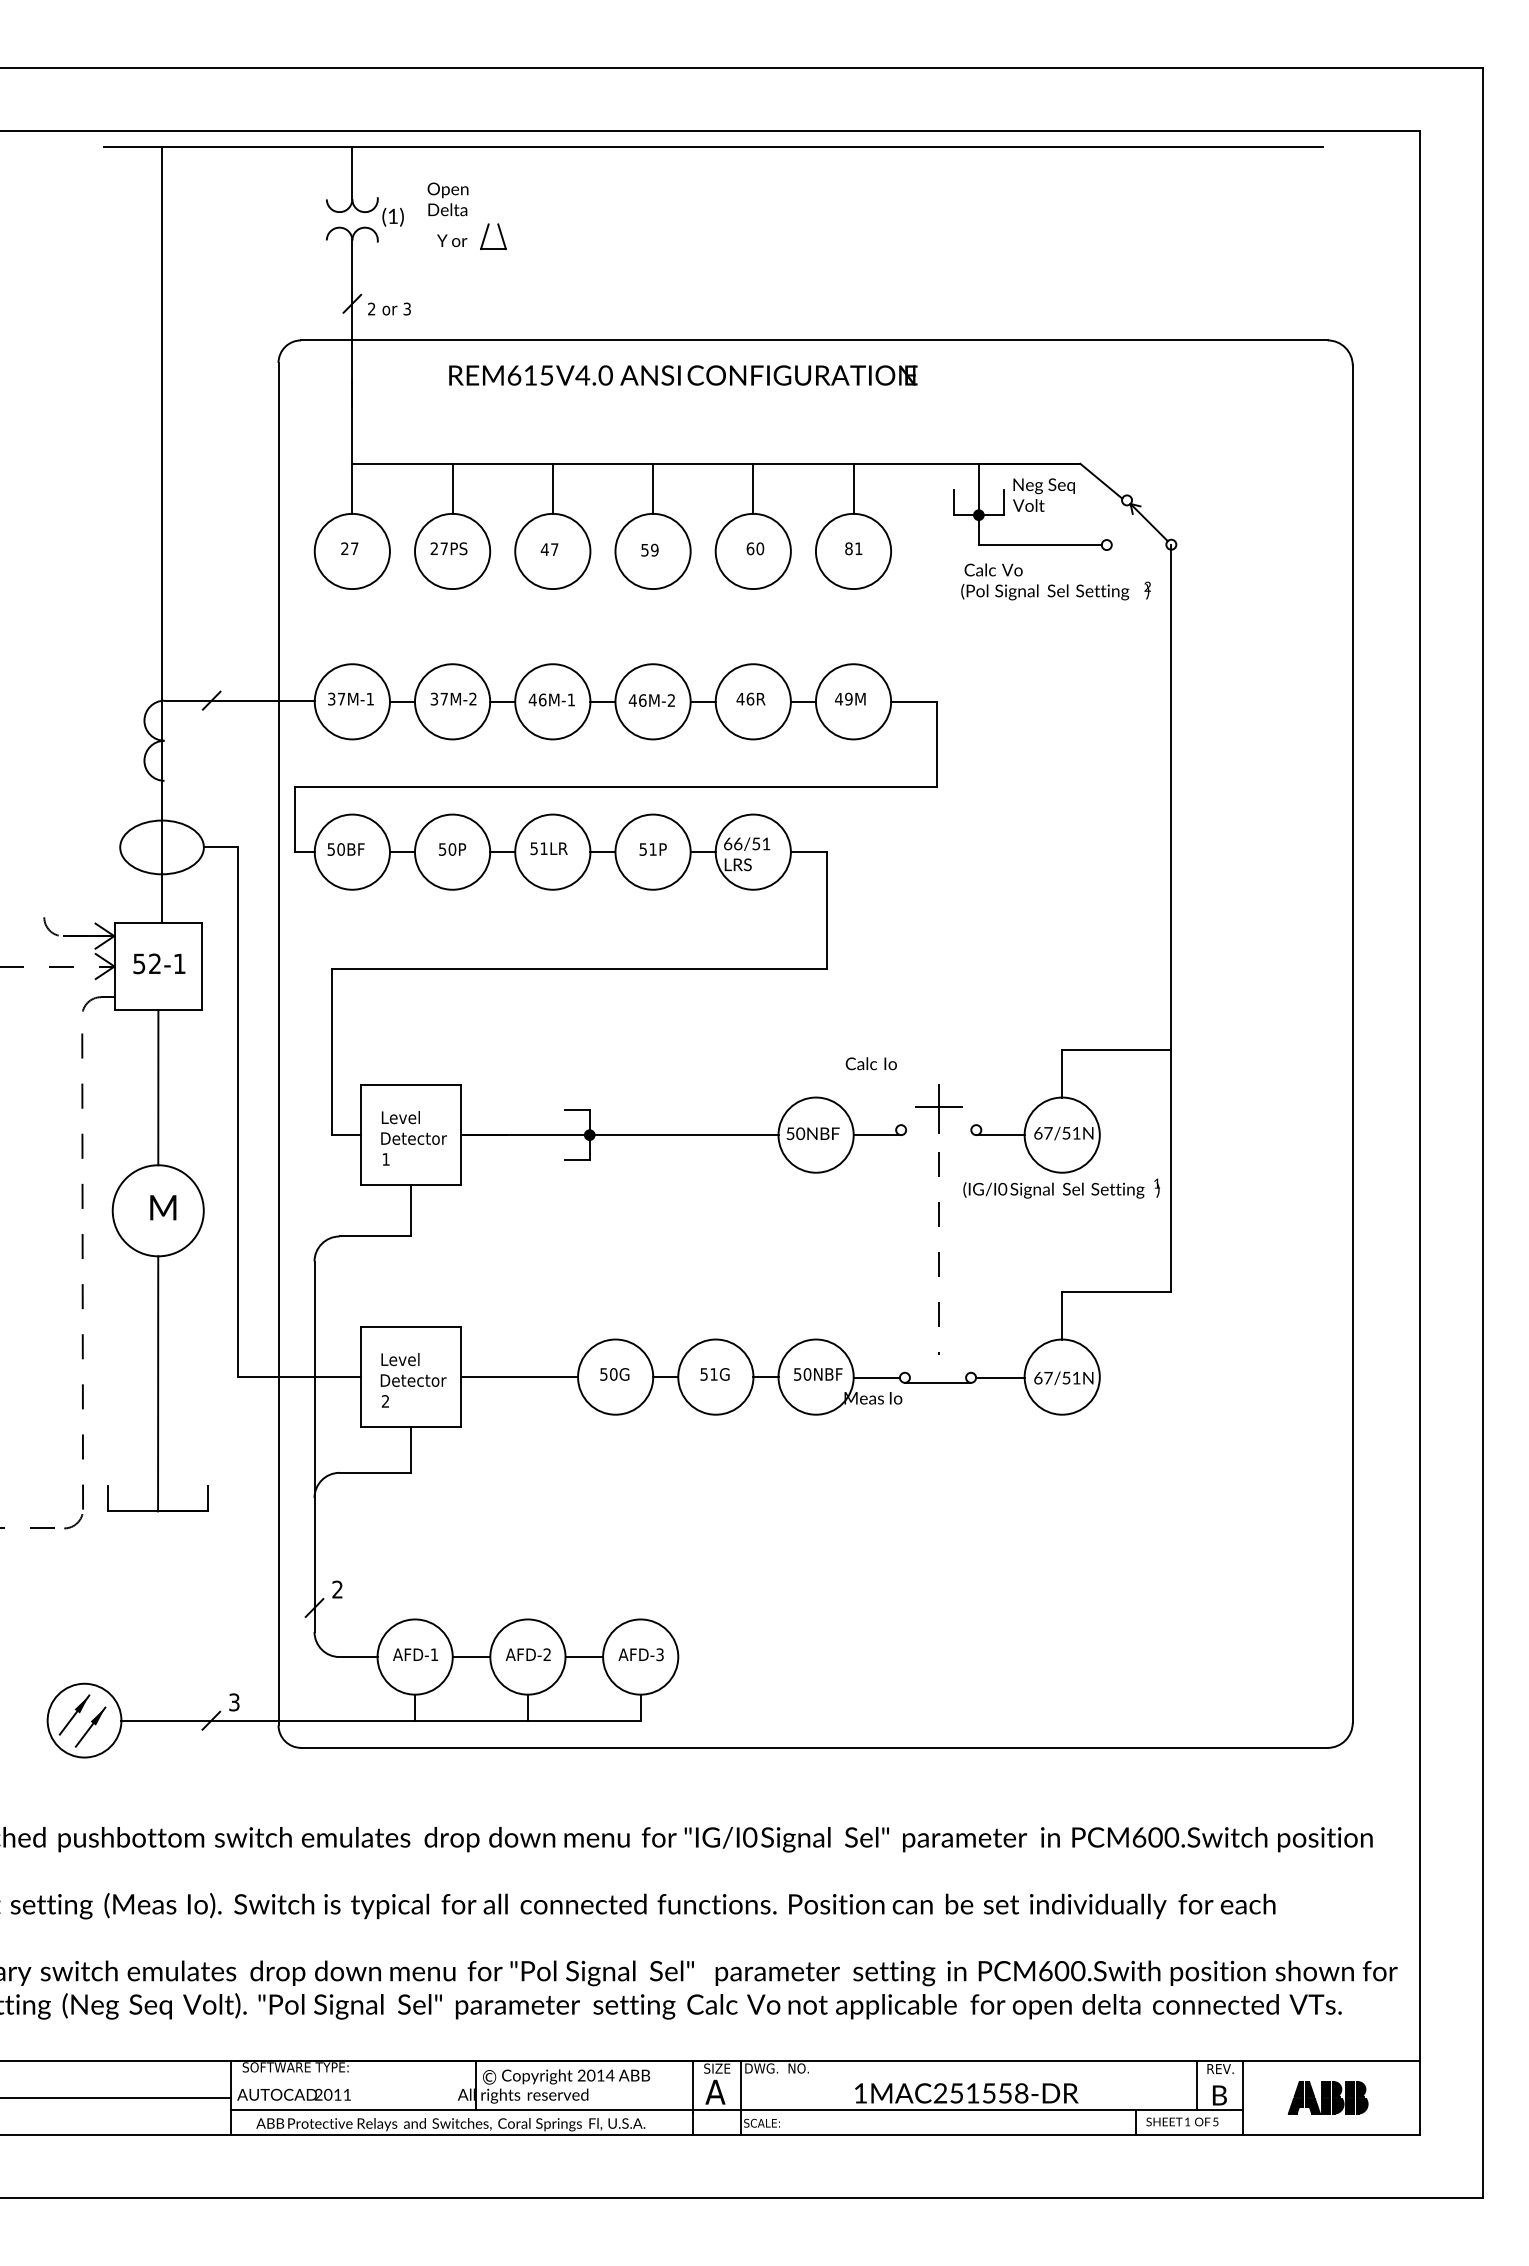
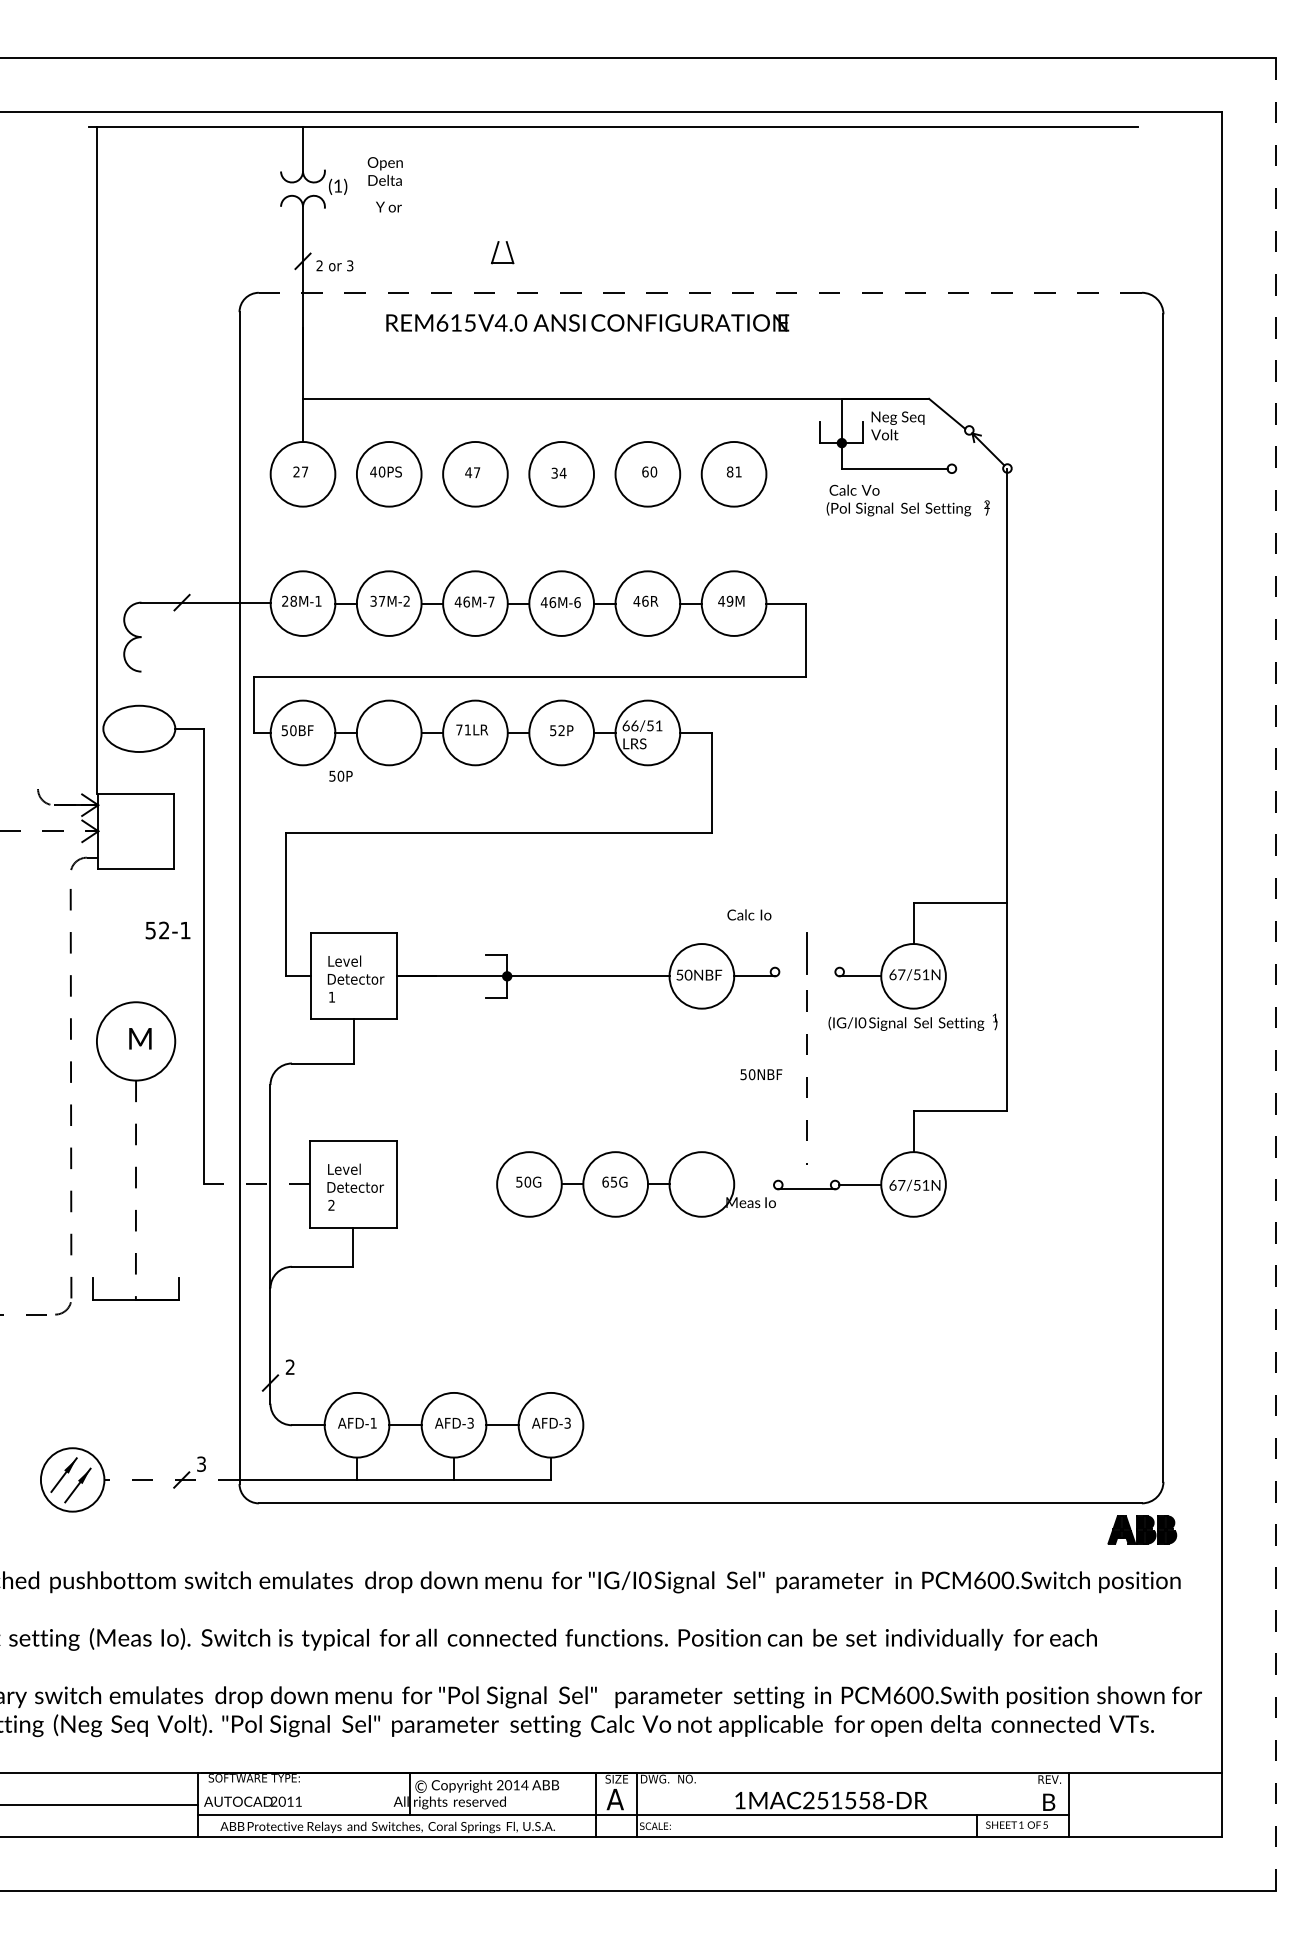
part: (486, 235) -> (496, 251), moved
line: (813, 340) -> (699, 292), solid -> dashed
line: (452, 488) -> (389, 420), removed
line: (552, 488) -> (475, 420), removed
line: (653, 488) -> (562, 420), removed
line: (753, 488) -> (648, 420), removed
line: (853, 488) -> (734, 420), removed
line: (162, 534) -> (97, 459), moved
text: (439, 548) -> (377, 471), 27PS -> 40PS
text: (649, 549) -> (558, 472), 59 -> 34
text: (336, 698) -> (289, 600), 37M-1 -> 28M-1
text: (570, 699) -> (490, 601), 46M-1 -> 46M-7
text: (671, 700) -> (577, 602), 46M-2 -> 46M-6
text: (533, 848) -> (458, 729), 51LR -> 71LR
text: (452, 849) -> (340, 776), moved
text: (652, 849) -> (561, 730), 51P -> 52P
text: (159, 963) -> (168, 930), moved
line: (158, 1087) -> (136, 935), removed
line: (938, 1106) -> (807, 951), removed
line: (1483, 1133) -> (1275, 974), solid -> dashed
text: (708, 1374) -> (609, 1182), 51G -> 65G
text: (818, 1374) -> (761, 1074), moved
line: (299, 1377) -> (257, 1184), solid -> dashed
line: (519, 1377) -> (446, 1184), removed
line: (876, 1377) -> (753, 1184), removed
line: (158, 1383) -> (136, 1189), solid -> dashed
text: (546, 1654) -> (469, 1423), AFD-2 -> AFD-3
line: (199, 1720) -> (171, 1479), solid -> dashed
line: (1197, 2085) -> (1029, 1793), removed
part: (1328, 2097) -> (1142, 1529), moved

